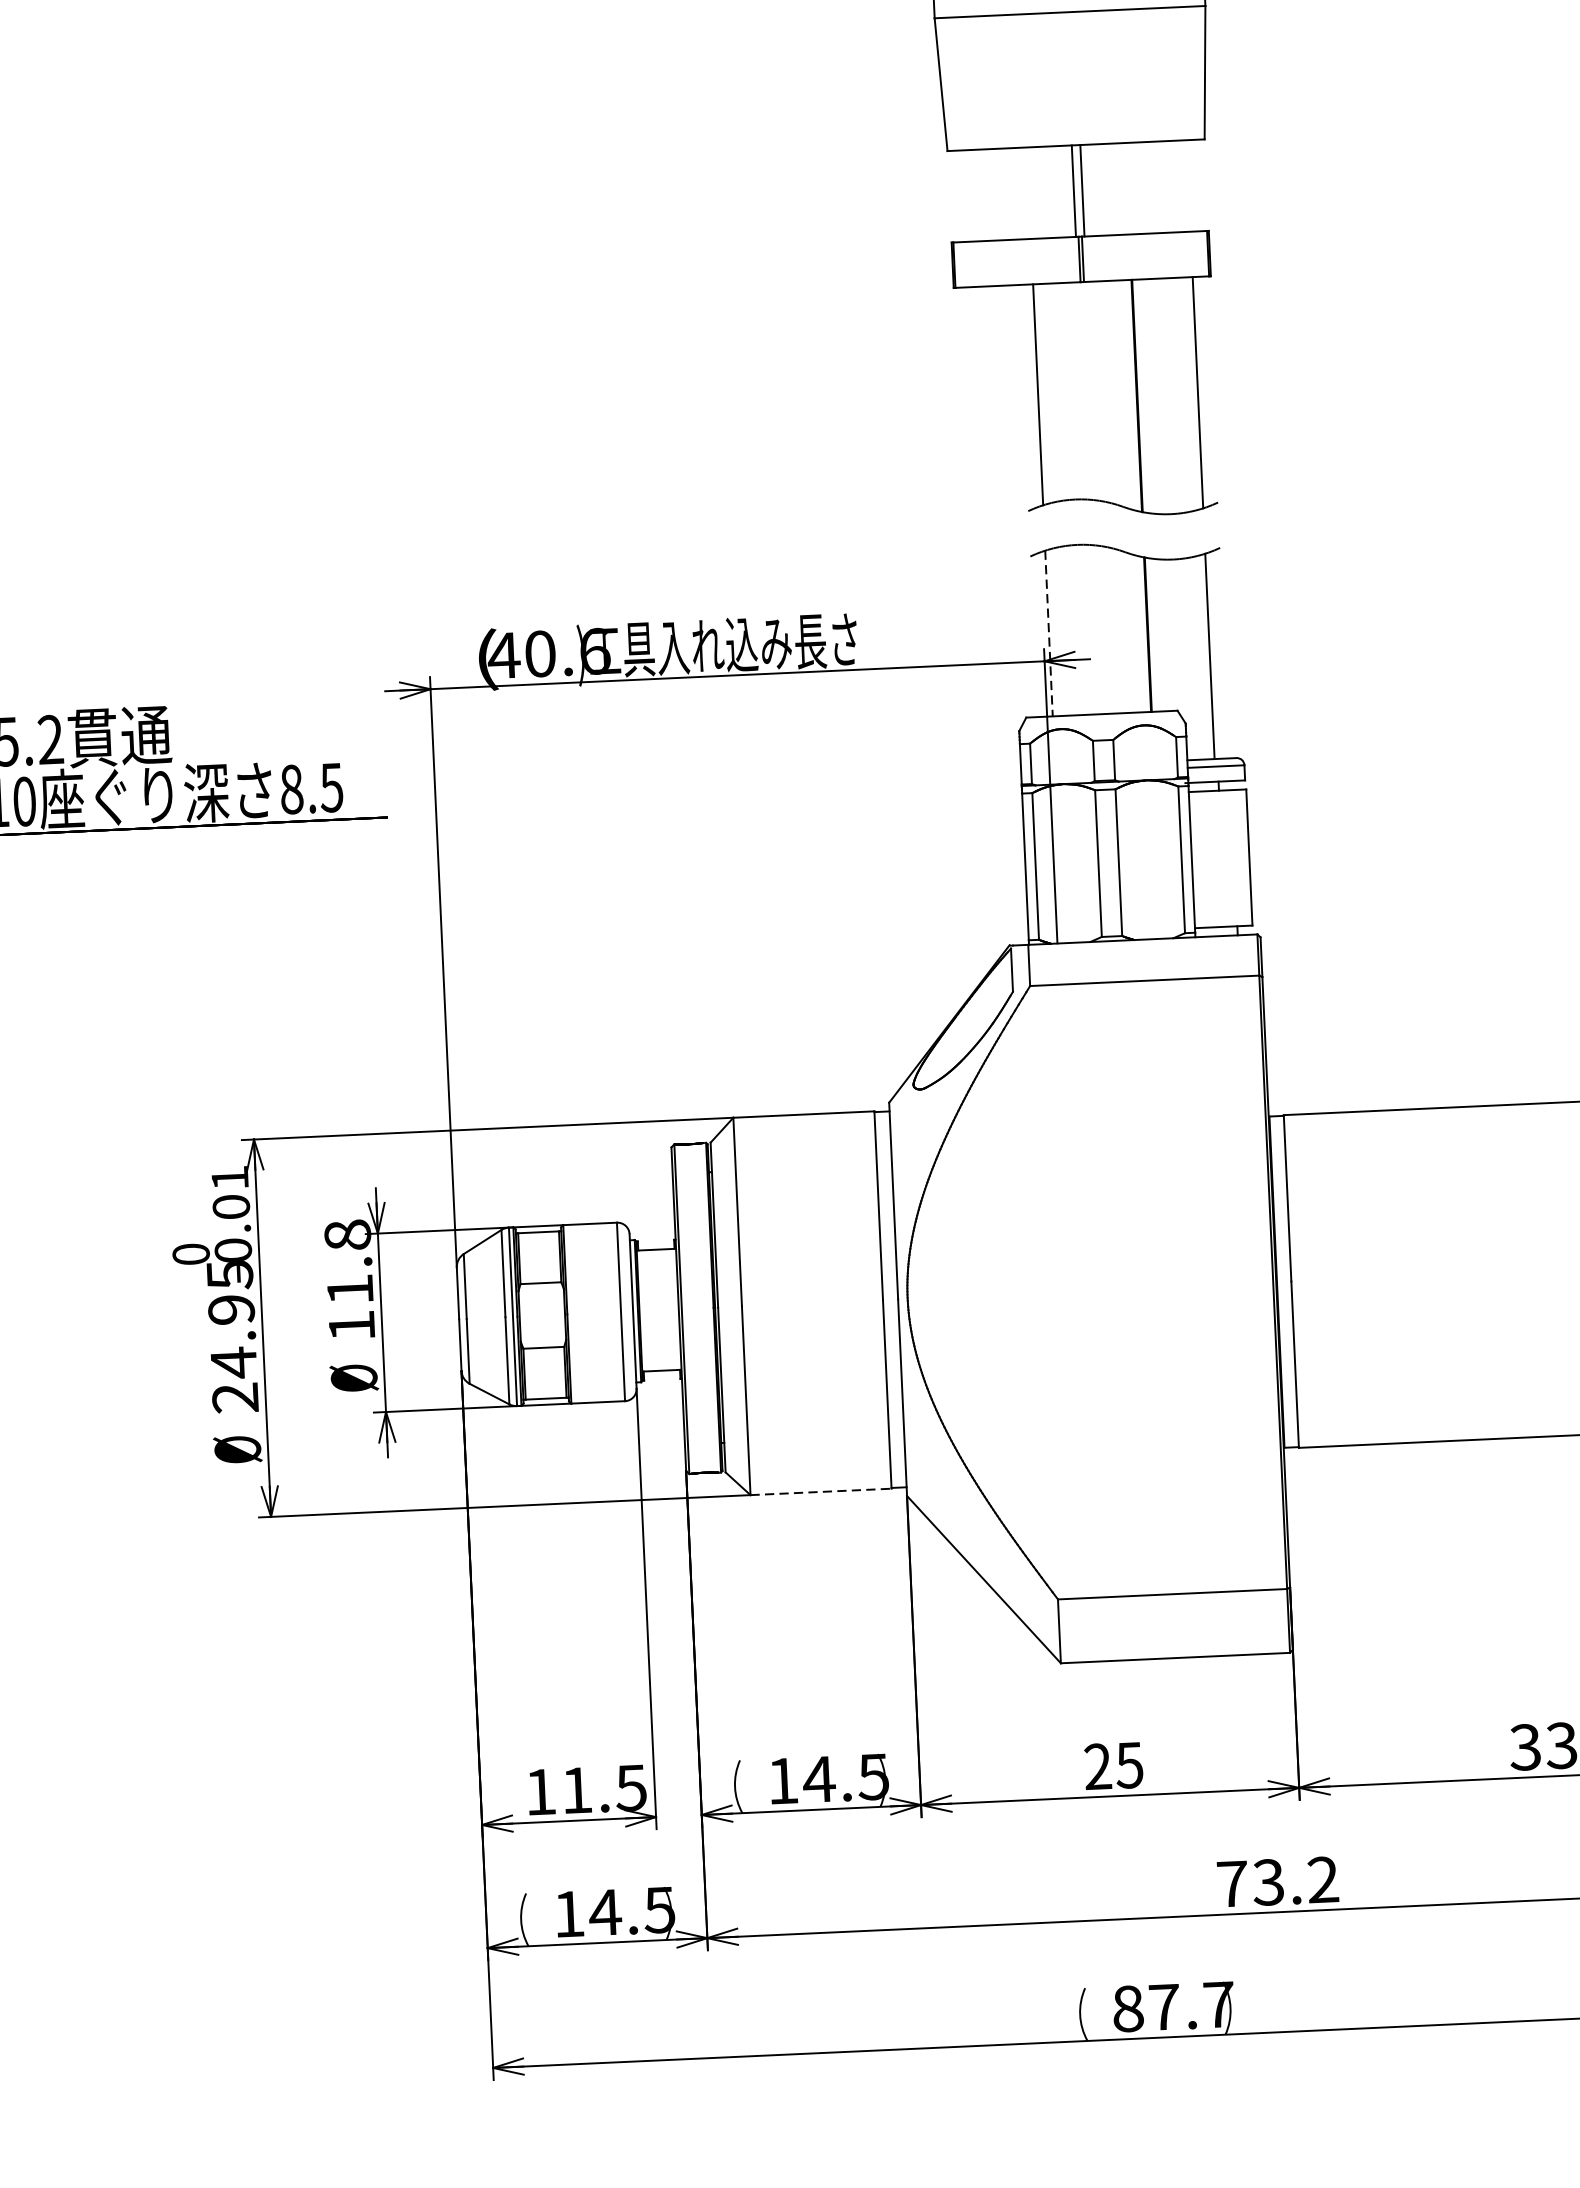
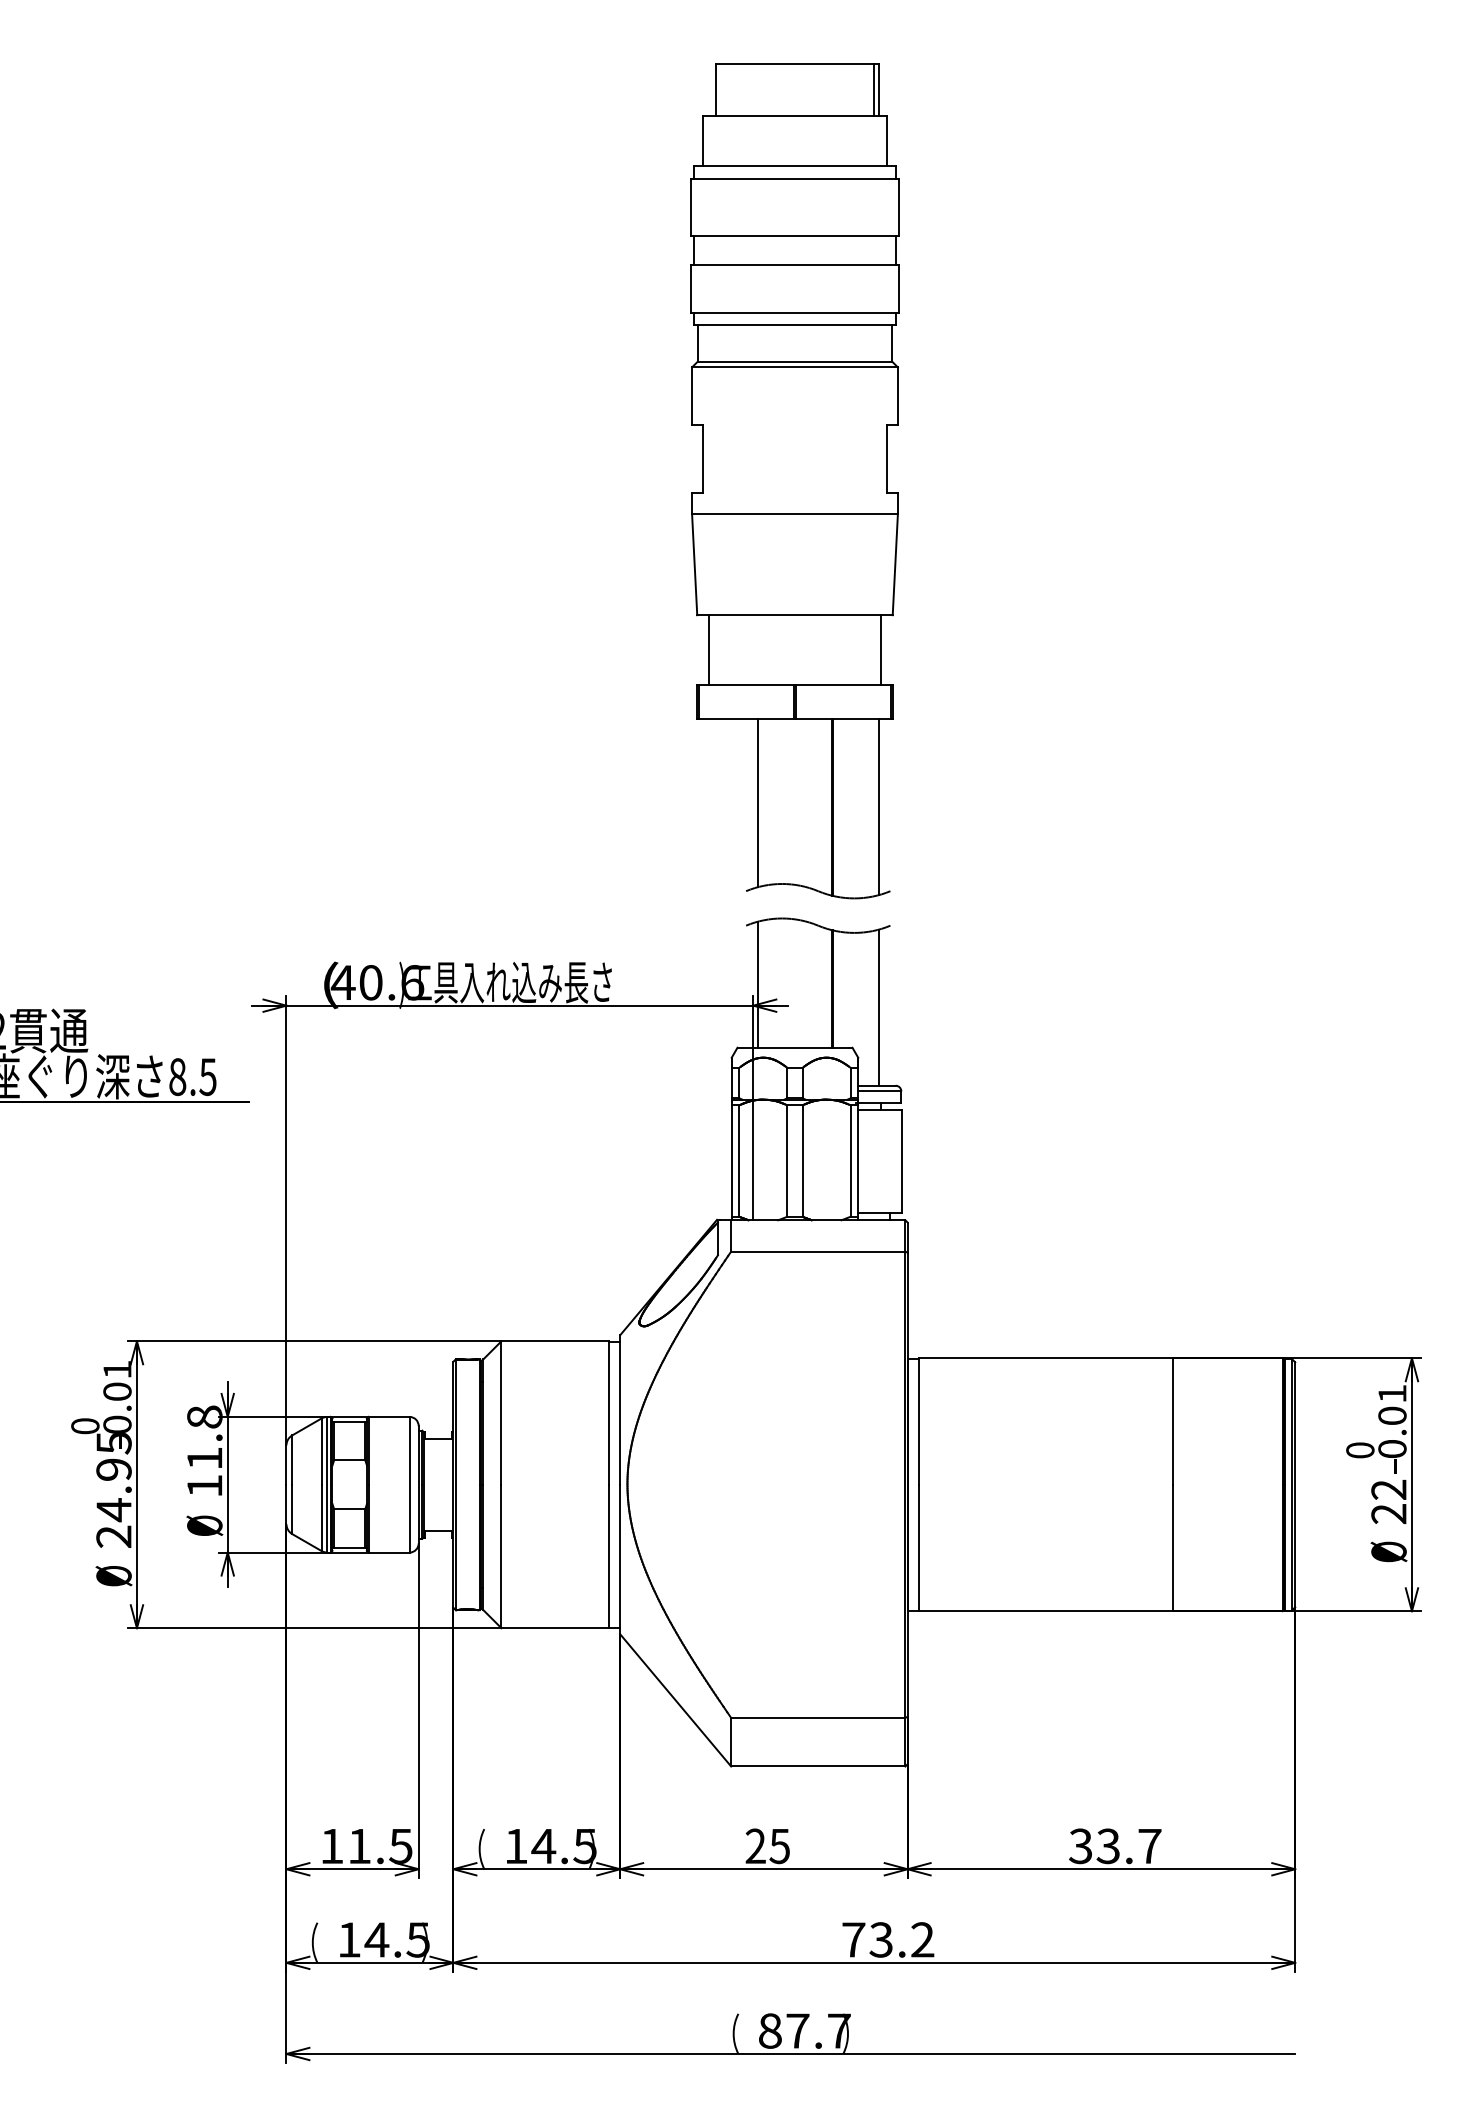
line: (1073, 190) -> (708, 649), moved
line: (1082, 190) -> (881, 649), moved
line: (1048, 634) -> (757, 985), dashed -> solid
line: (821, 1492) -> (555, 1628), dashed -> solid

